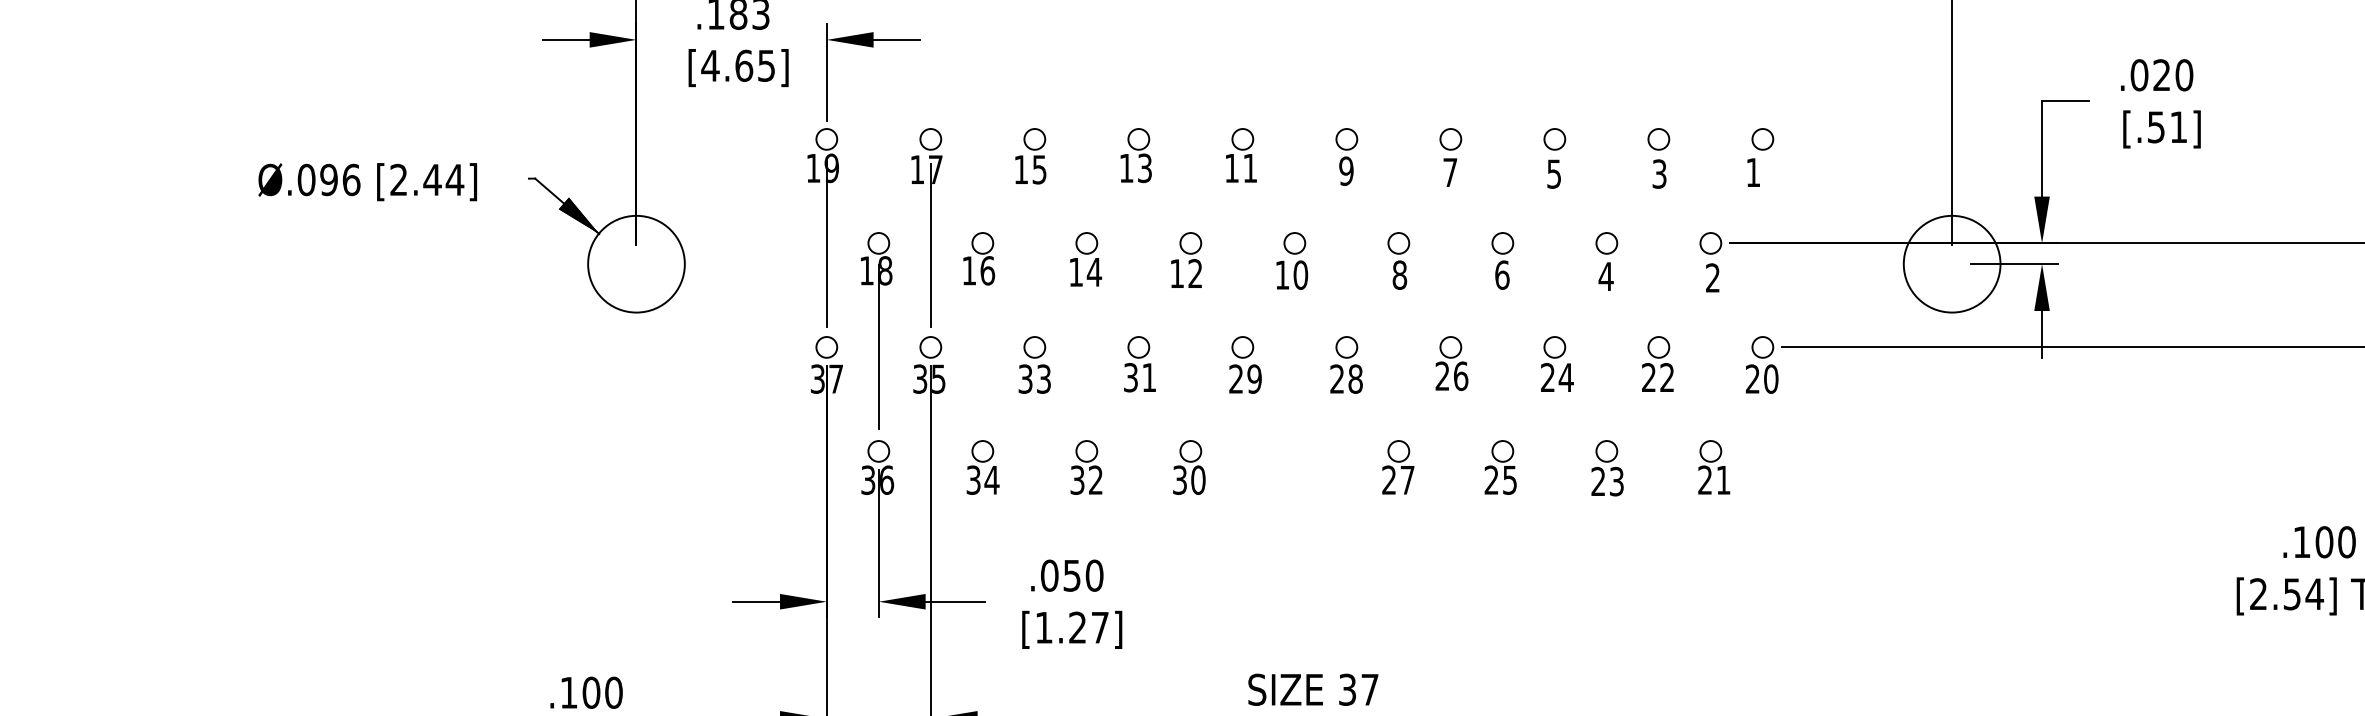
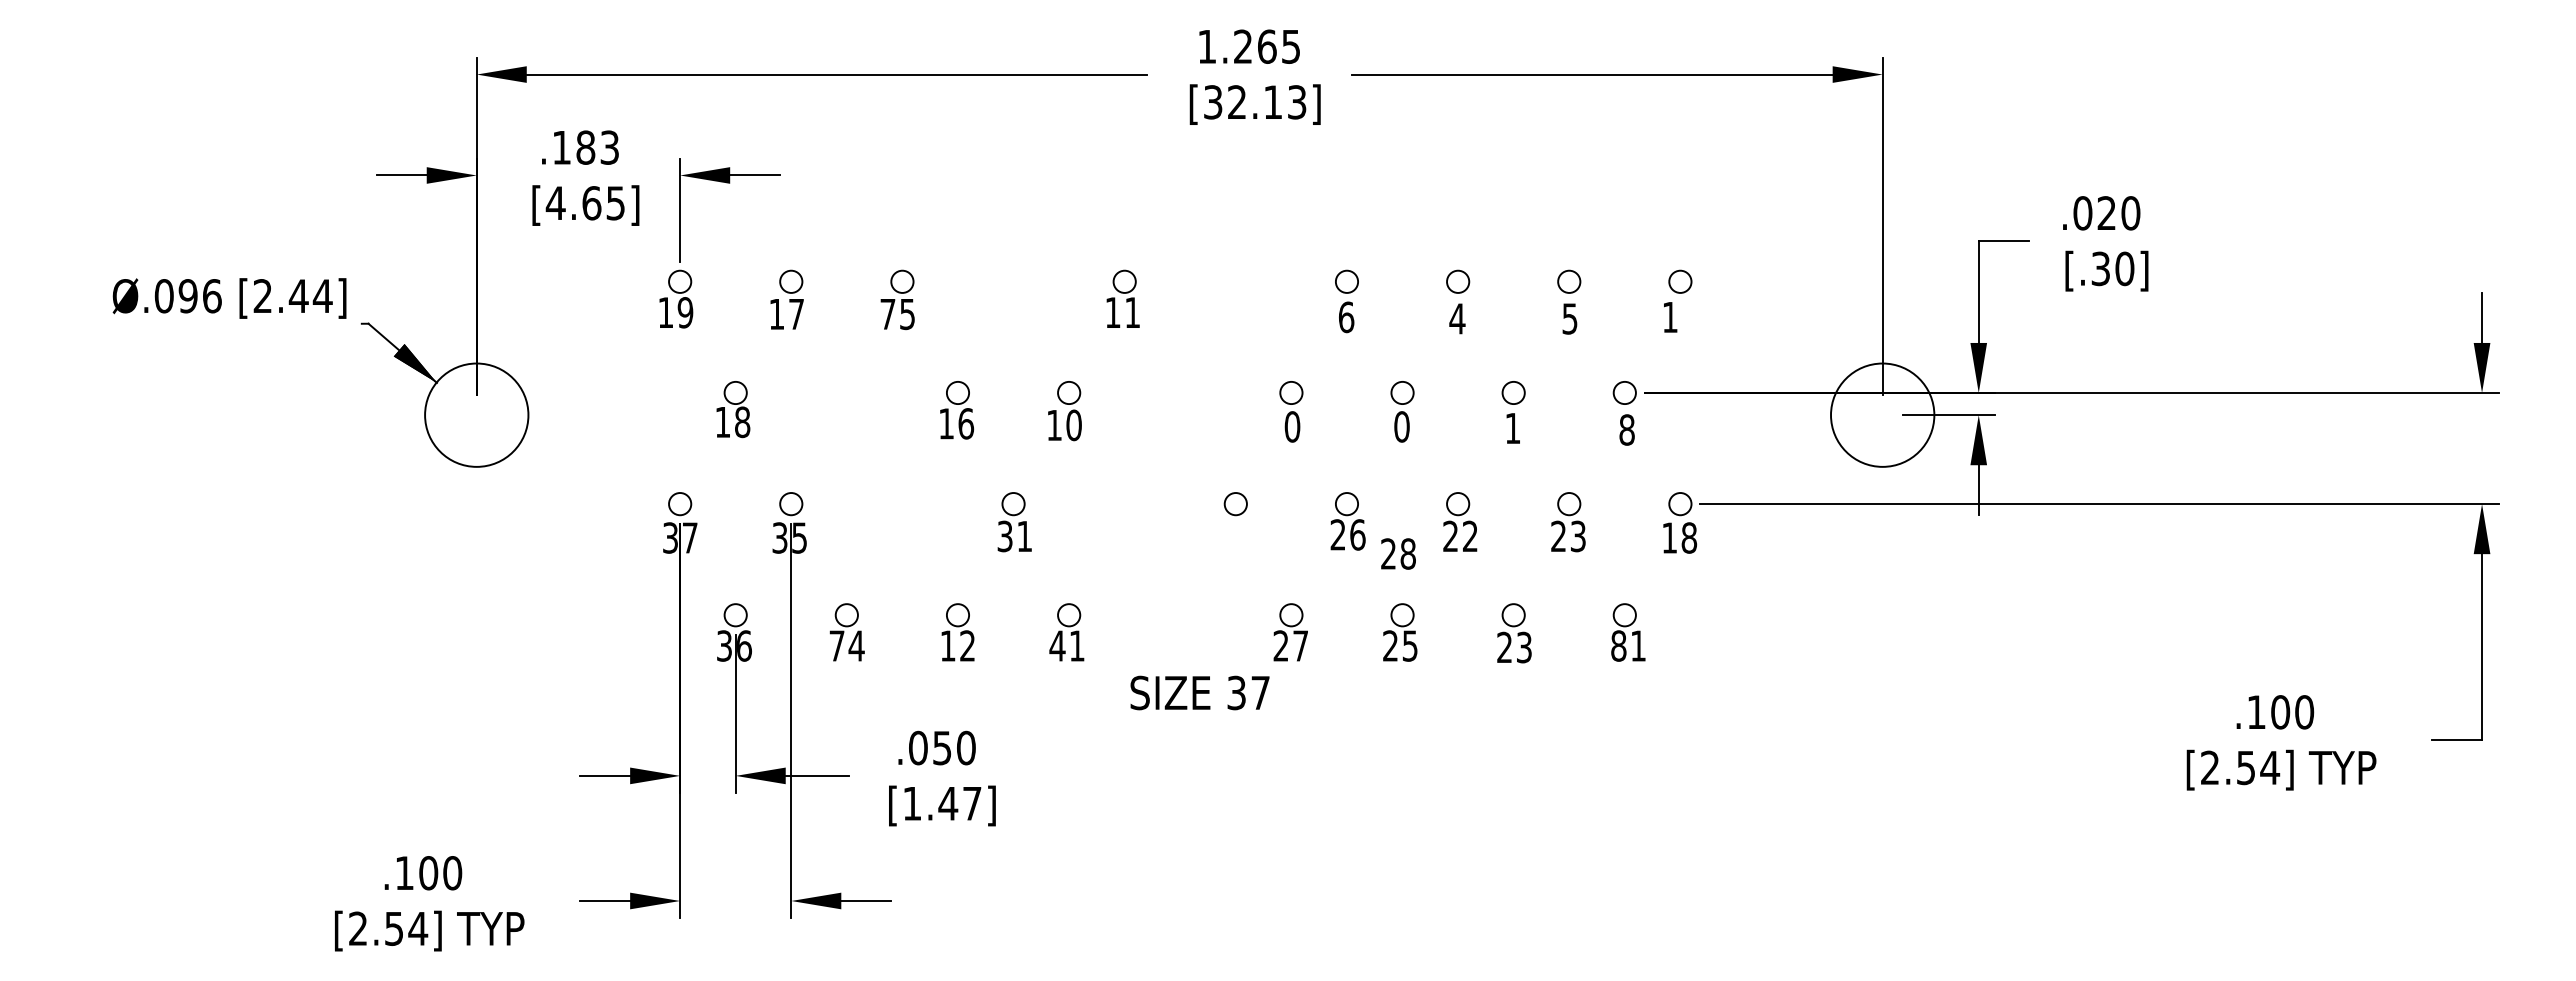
text: (2168, 126) -> (2113, 268), [.51] -> [.30]
part: (1135, 154) -> (1010, 298), removed
part: (1346, 156) -> (1235, 300), removed
text: (1020, 169) -> (887, 314), 15 -> 75
text: (1450, 172) -> (1346, 317), 7 -> 6
text: (1554, 173) -> (1457, 318), 5 -> 4
text: (1660, 173) -> (1570, 318), 3 -> 5
text: (367, 182) -> (229, 298), moved
line: (827, 243) -> (680, 393), removed
line: (931, 244) -> (791, 394), removed
part: (978, 258) -> (842, 409), removed
part: (1292, 260) -> (1177, 411), removed
text: (1094, 271) -> (966, 423), 14 -> 16
text: (1194, 273) -> (1073, 425), 12 -> 10
text: (1399, 274) -> (1292, 426), 8 -> 0
text: (1501, 274) -> (1401, 426), 6 -> 0
text: (1605, 276) -> (1512, 428), 4 -> 1
text: (1712, 277) -> (1626, 429), 2 -> 8
line: (878, 346) -> (735, 503), removed
part: (1034, 364) -> (902, 522), removed
part: (1245, 364) -> (1127, 522), removed
text: (1566, 376) -> (1470, 535), 24 -> 22
text: (1666, 377) -> (1577, 536), 22 -> 23
text: (1346, 378) -> (1398, 553), moved
text: (1762, 378) -> (1679, 537), 20 -> 18
text: (973, 479) -> (836, 645), 34 -> 74
text: (1077, 479) -> (947, 645), 32 -> 12
text: (1188, 479) -> (1066, 645), 30 -> 41
text: (1704, 479) -> (1618, 645), 21 -> 81
text: (1077, 627) -> (948, 803), [1.27] -> [1.47]
text: (1312, 689) -> (1199, 692), moved

